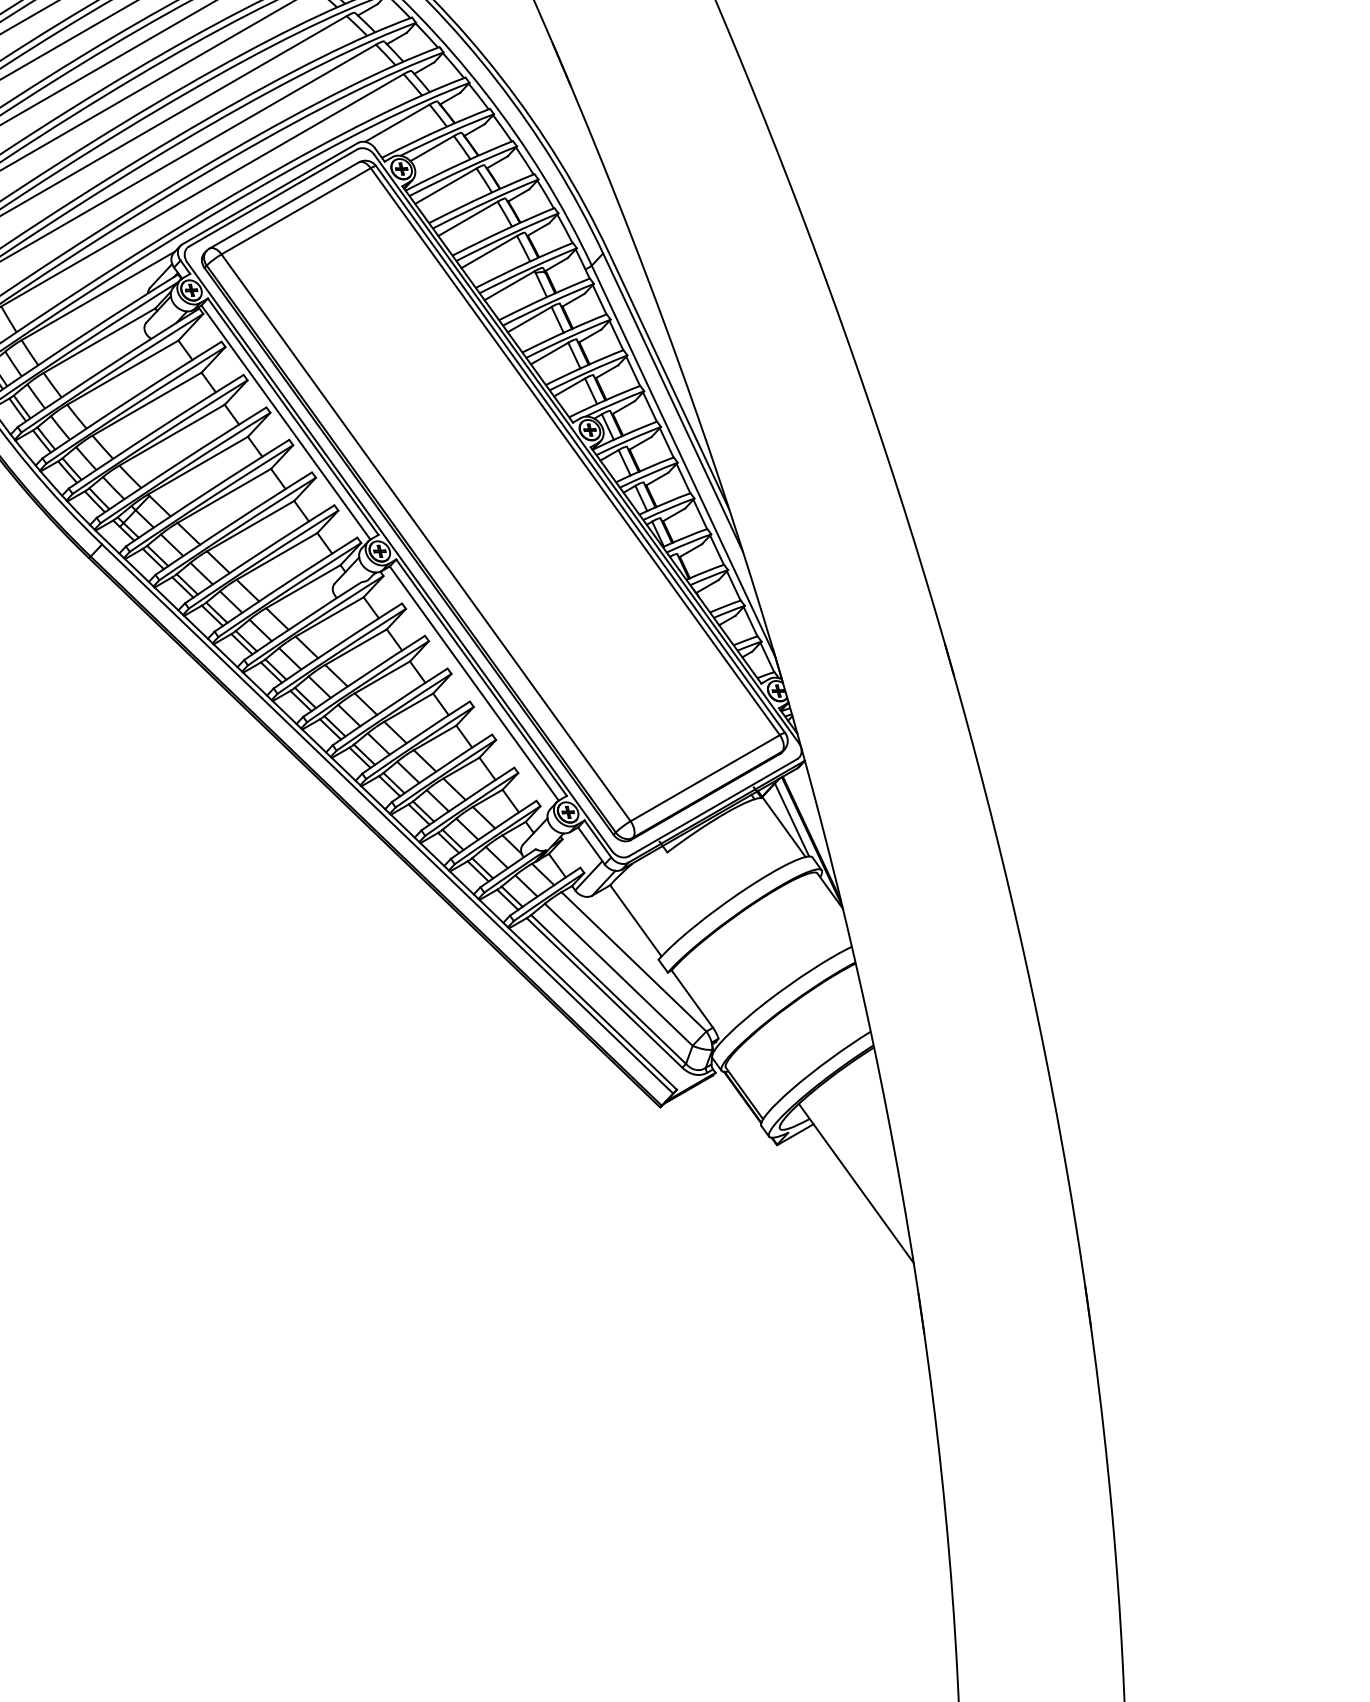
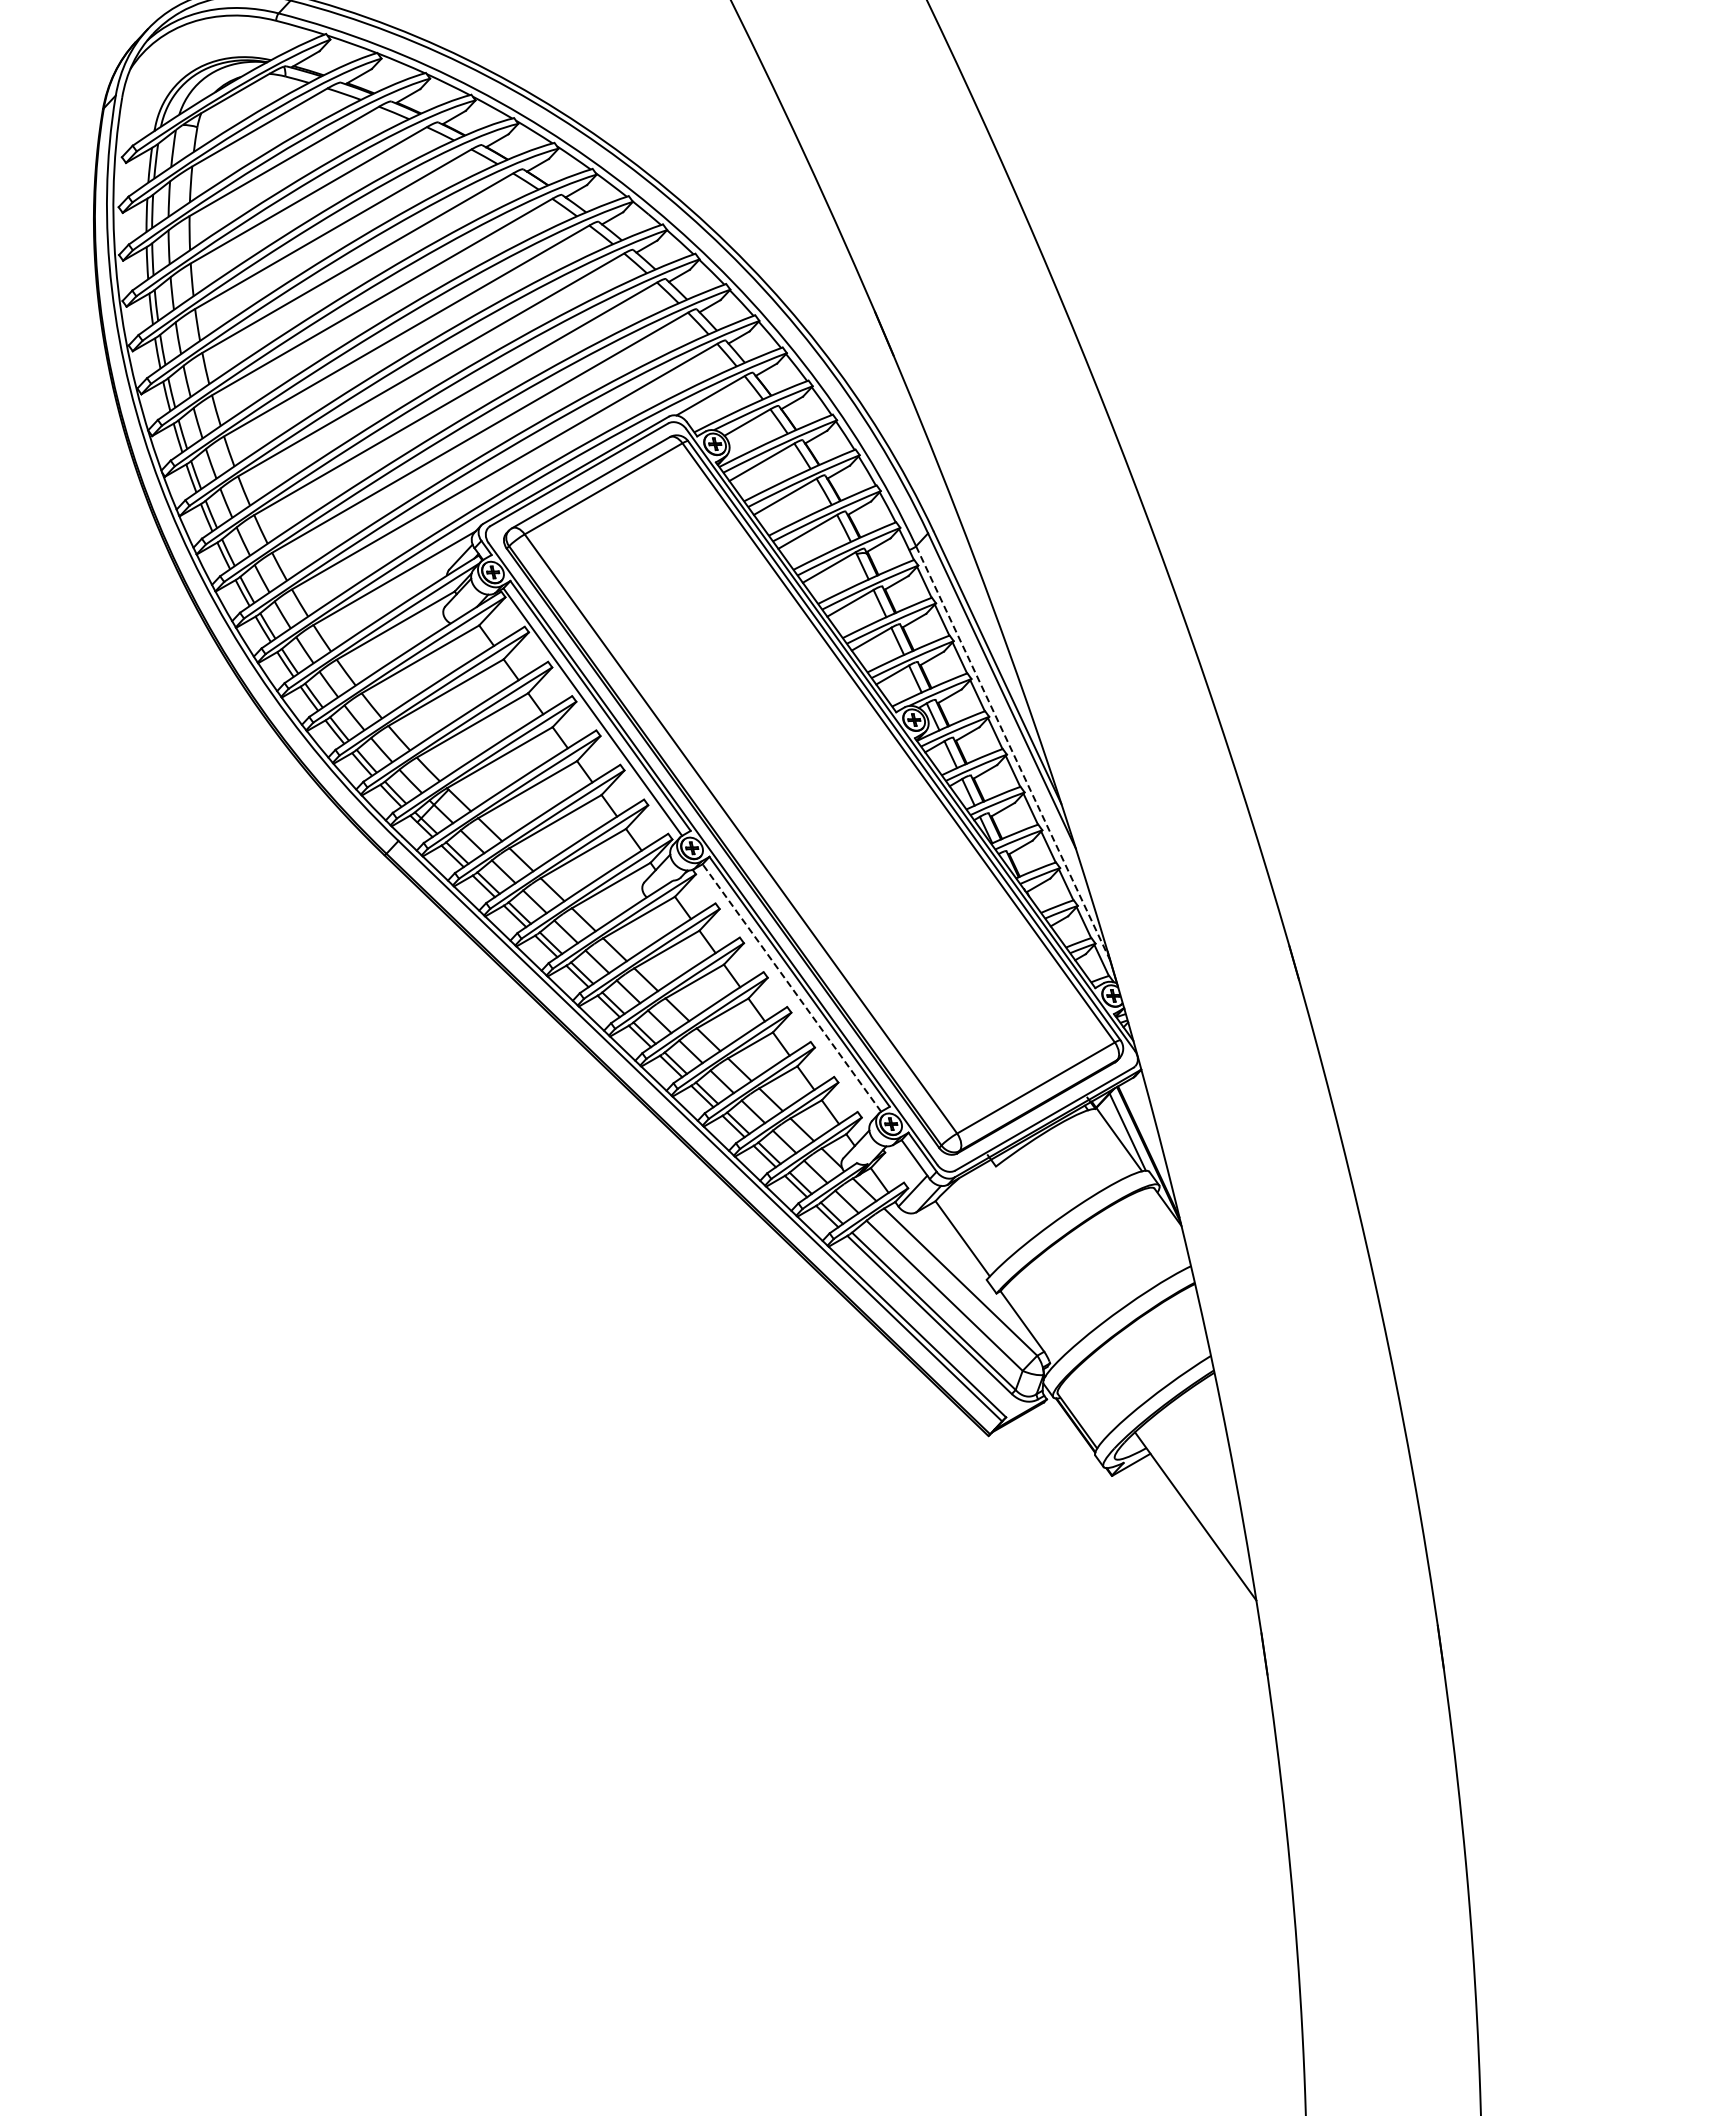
line: (683, 461) -> (1013, 753), solid -> dashed
line: (473, 683) -> (791, 987), solid -> dashed

